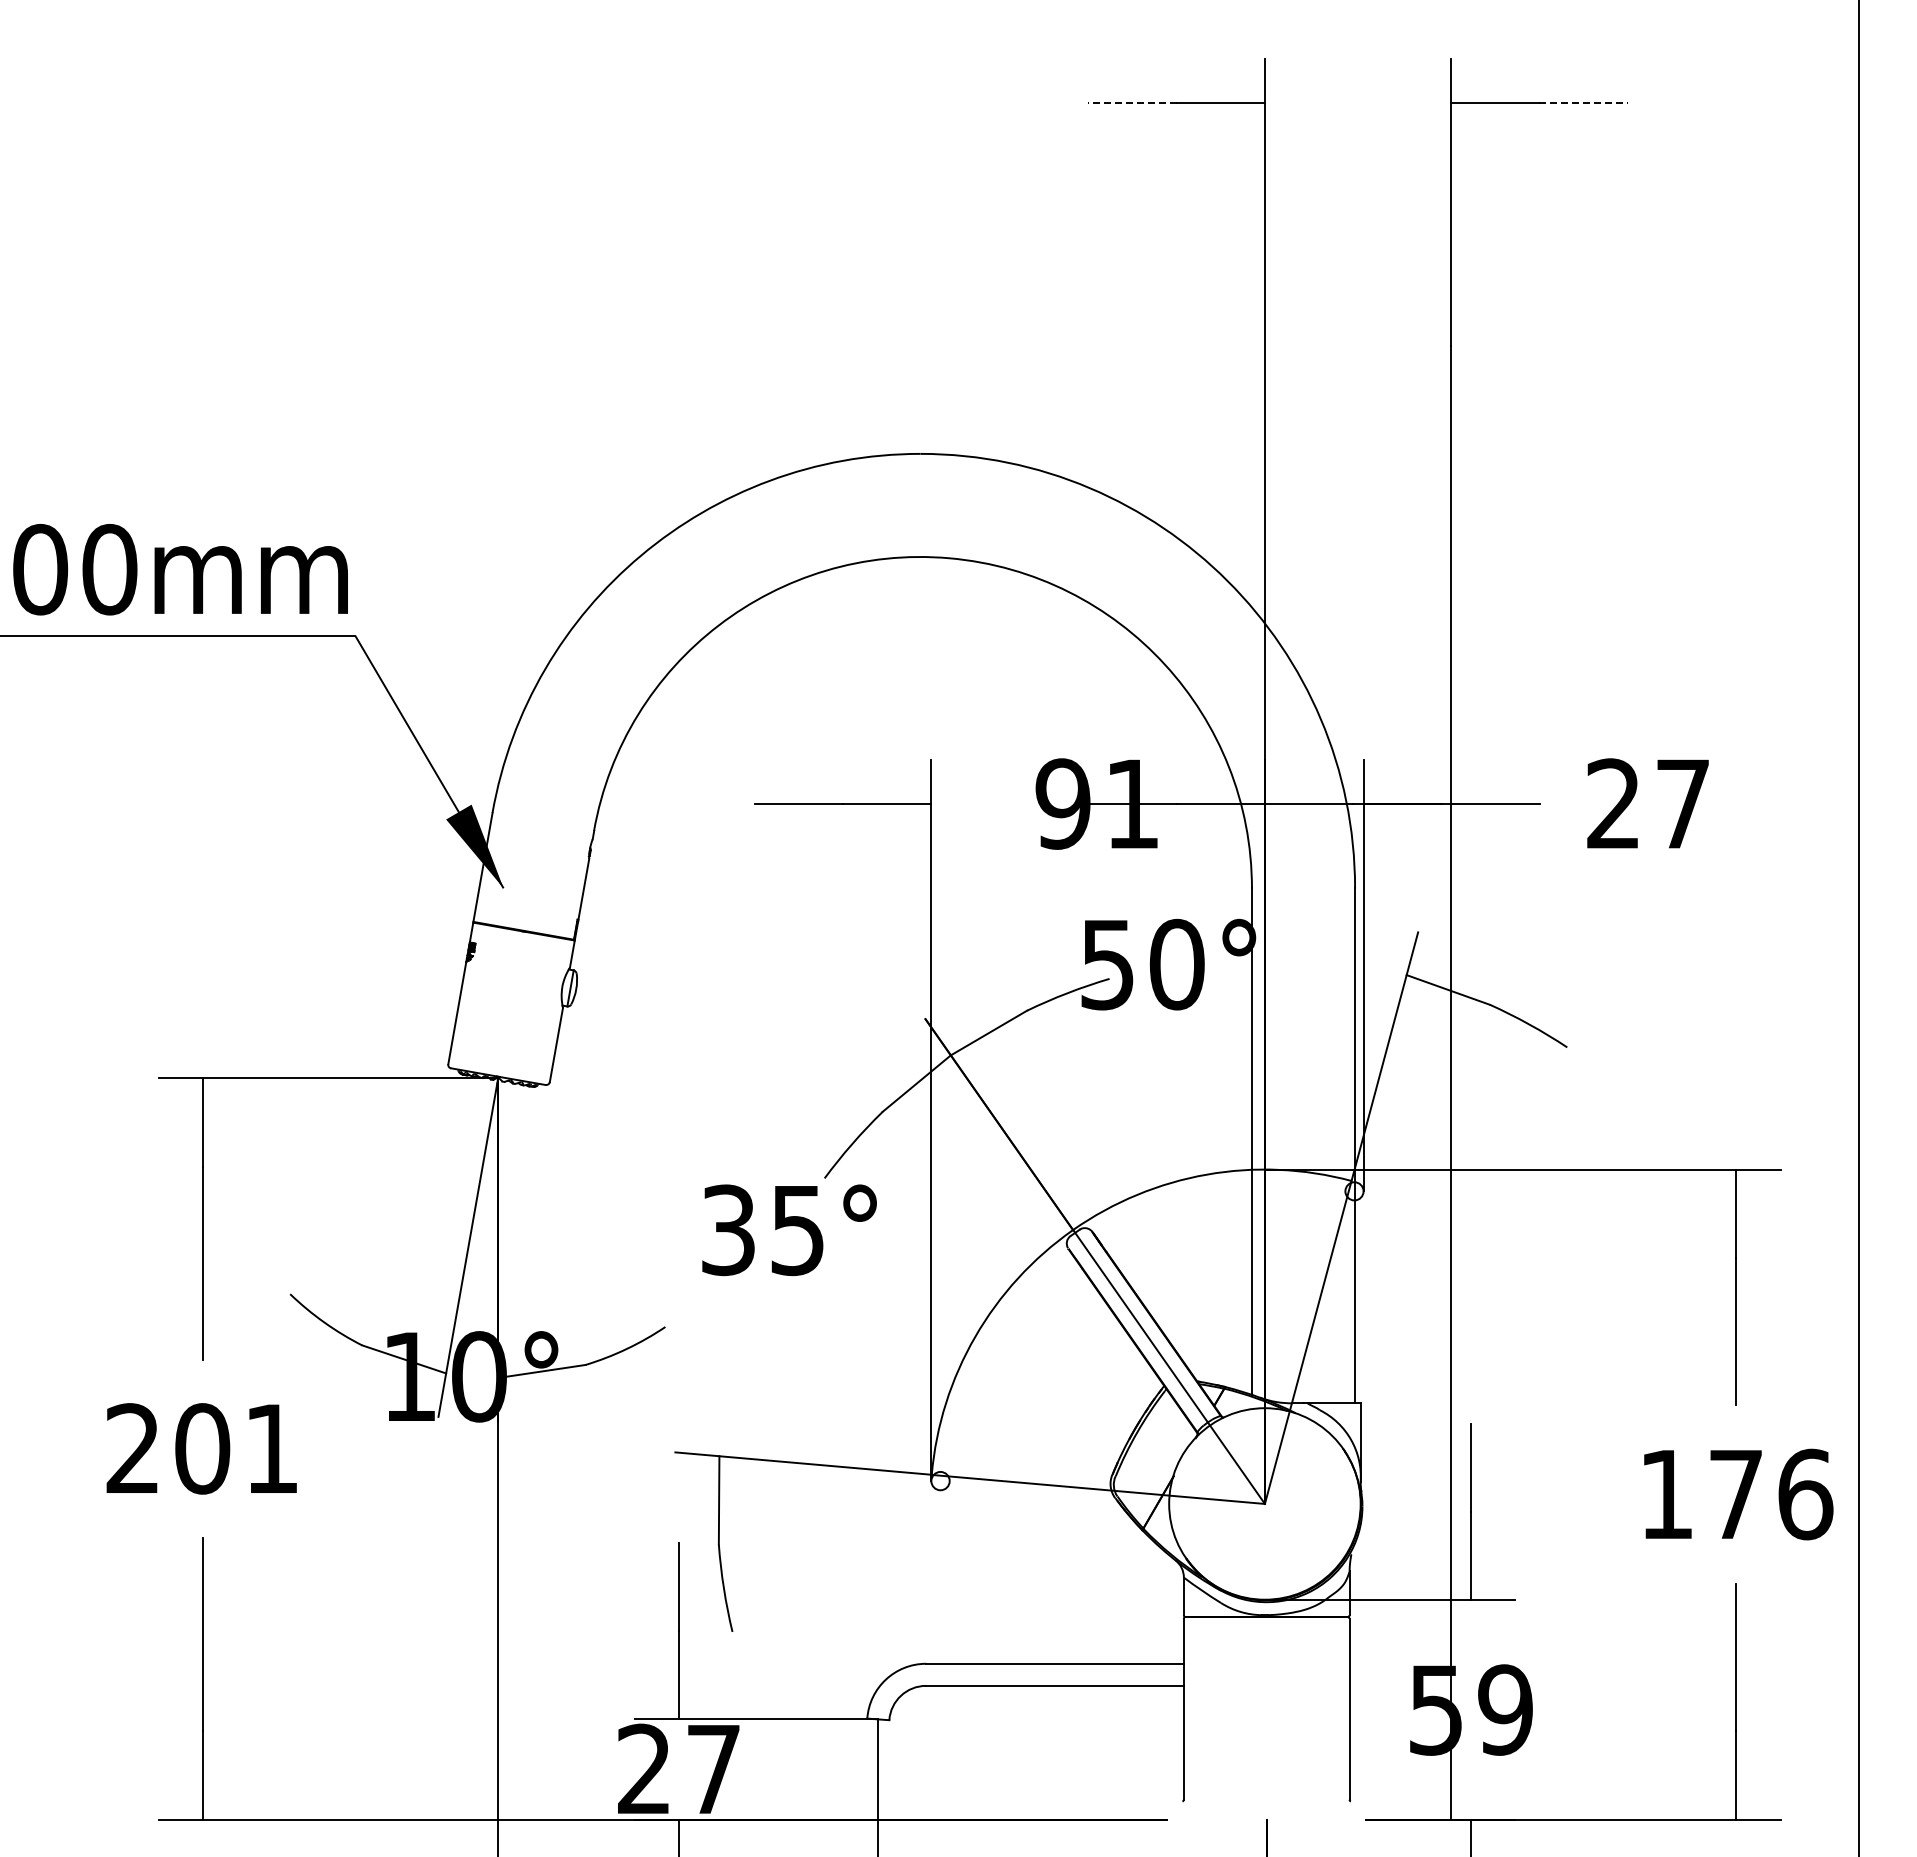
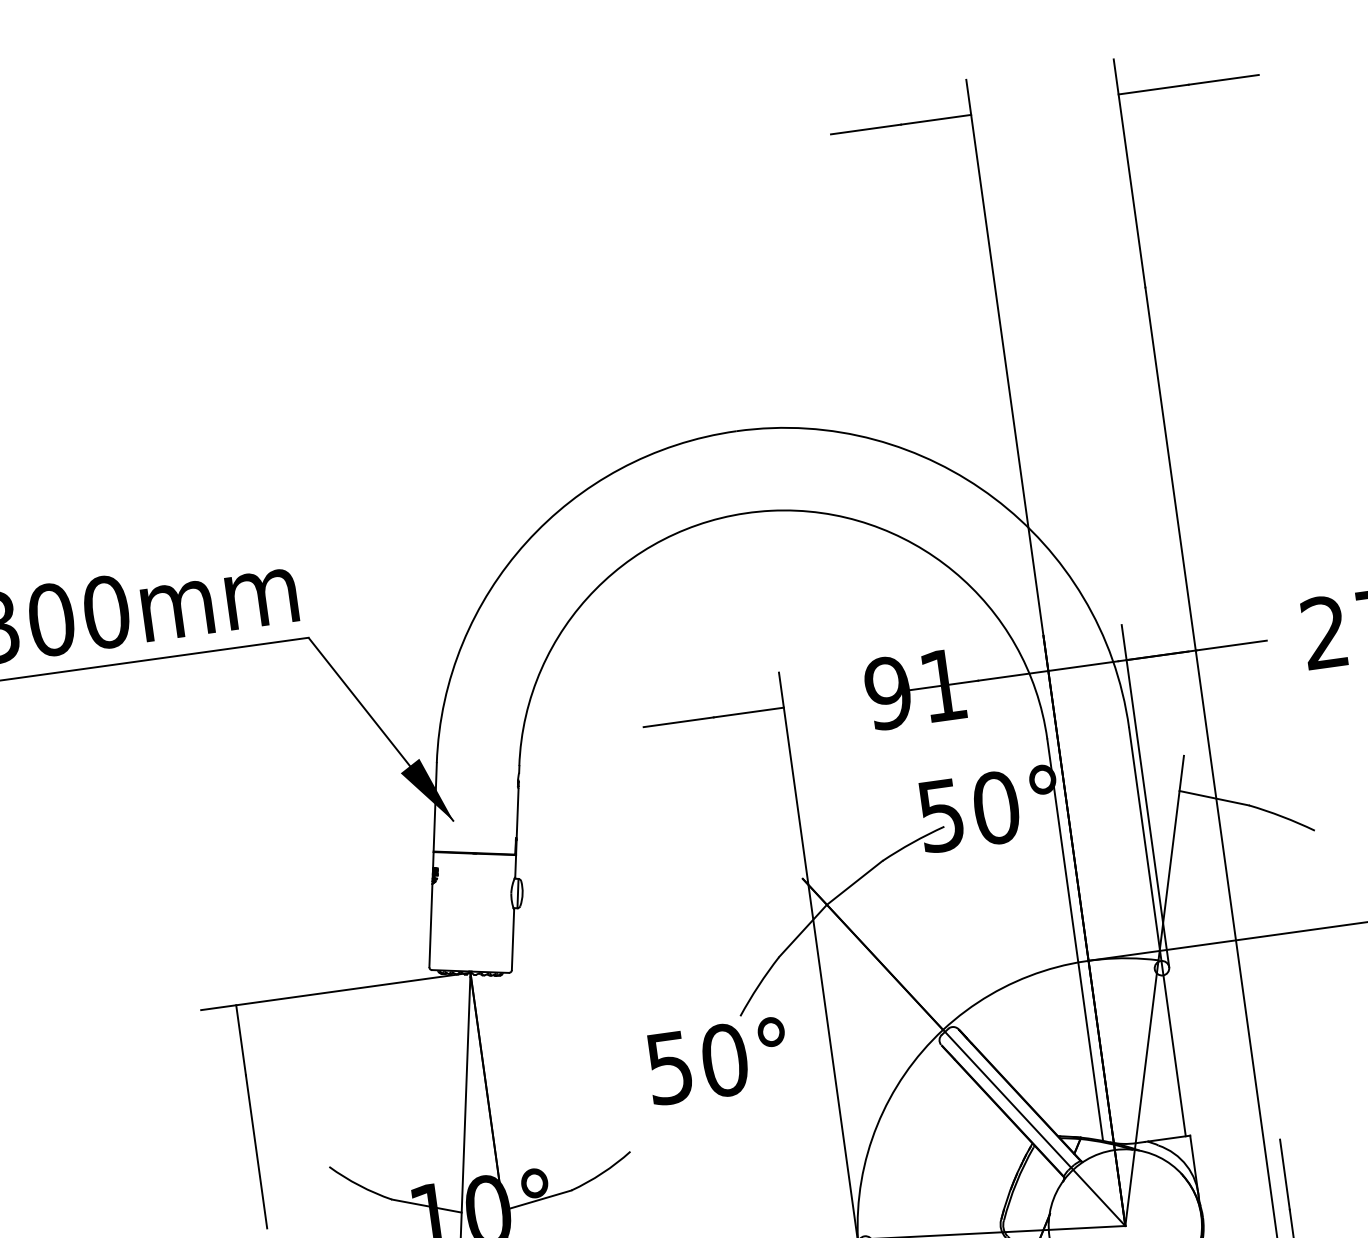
line: (1131, 102) -> (865, 129), dashed -> solid
line: (1583, 102) -> (1223, 79), dashed -> solid
text: (763, 1230) -> (697, 1064), 35° -> 50°

